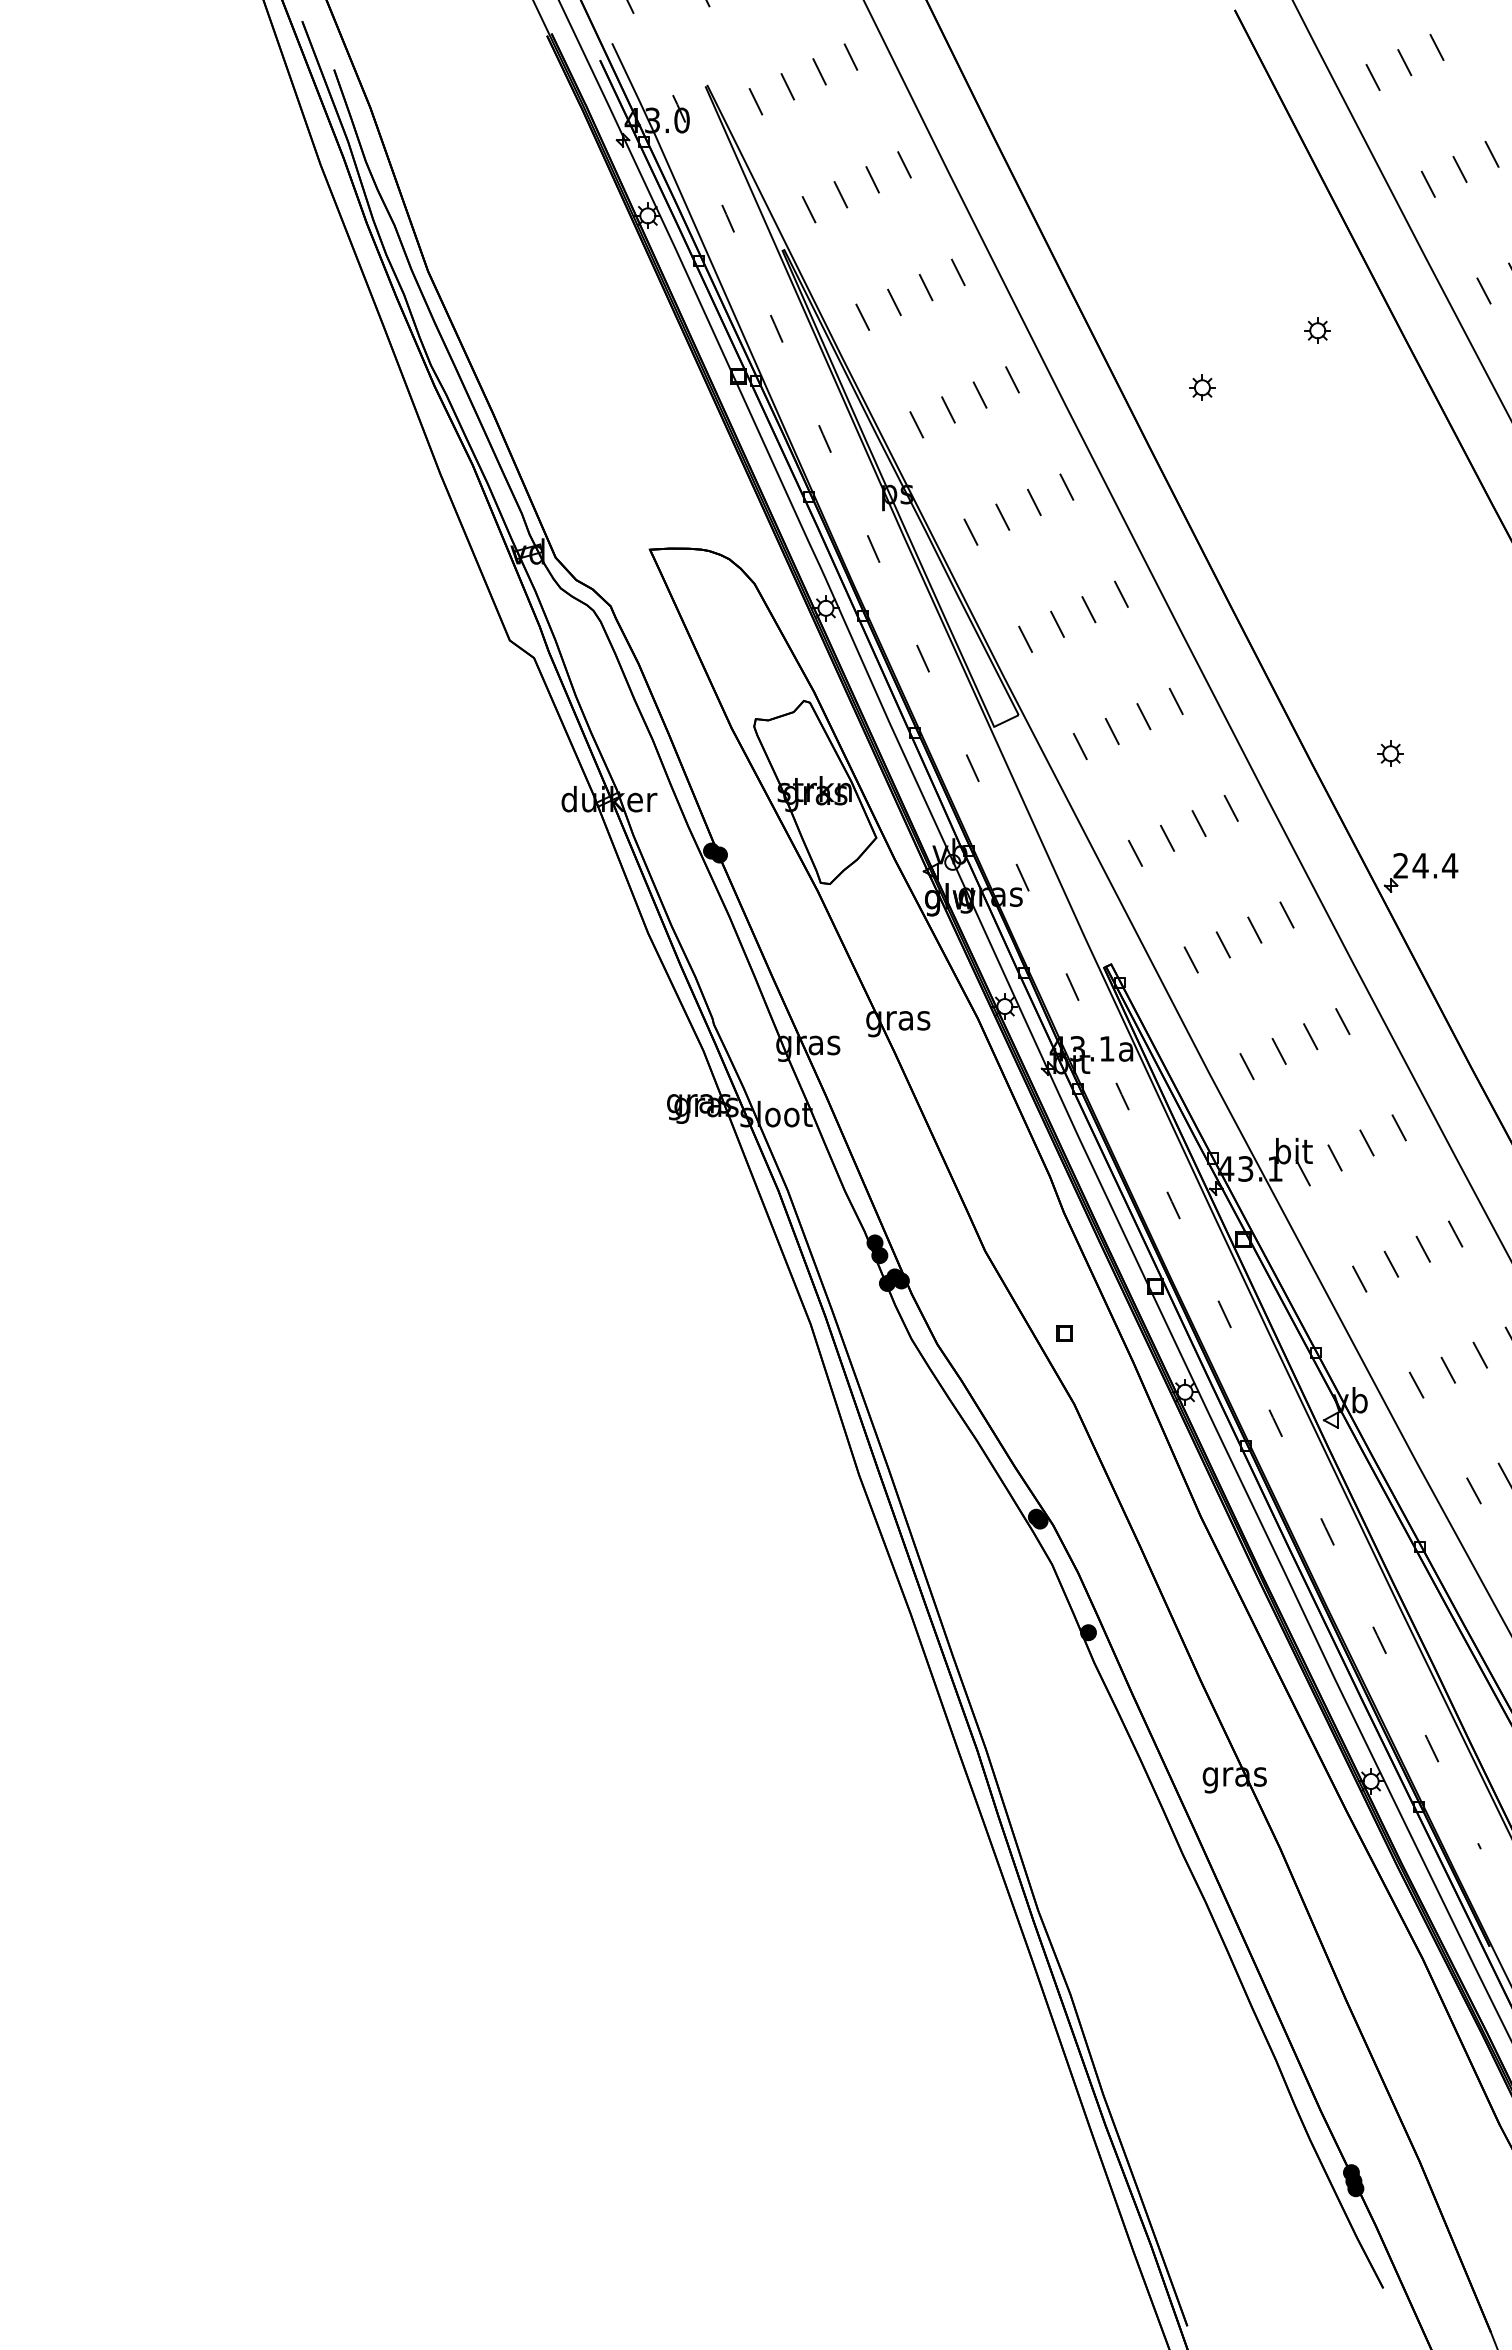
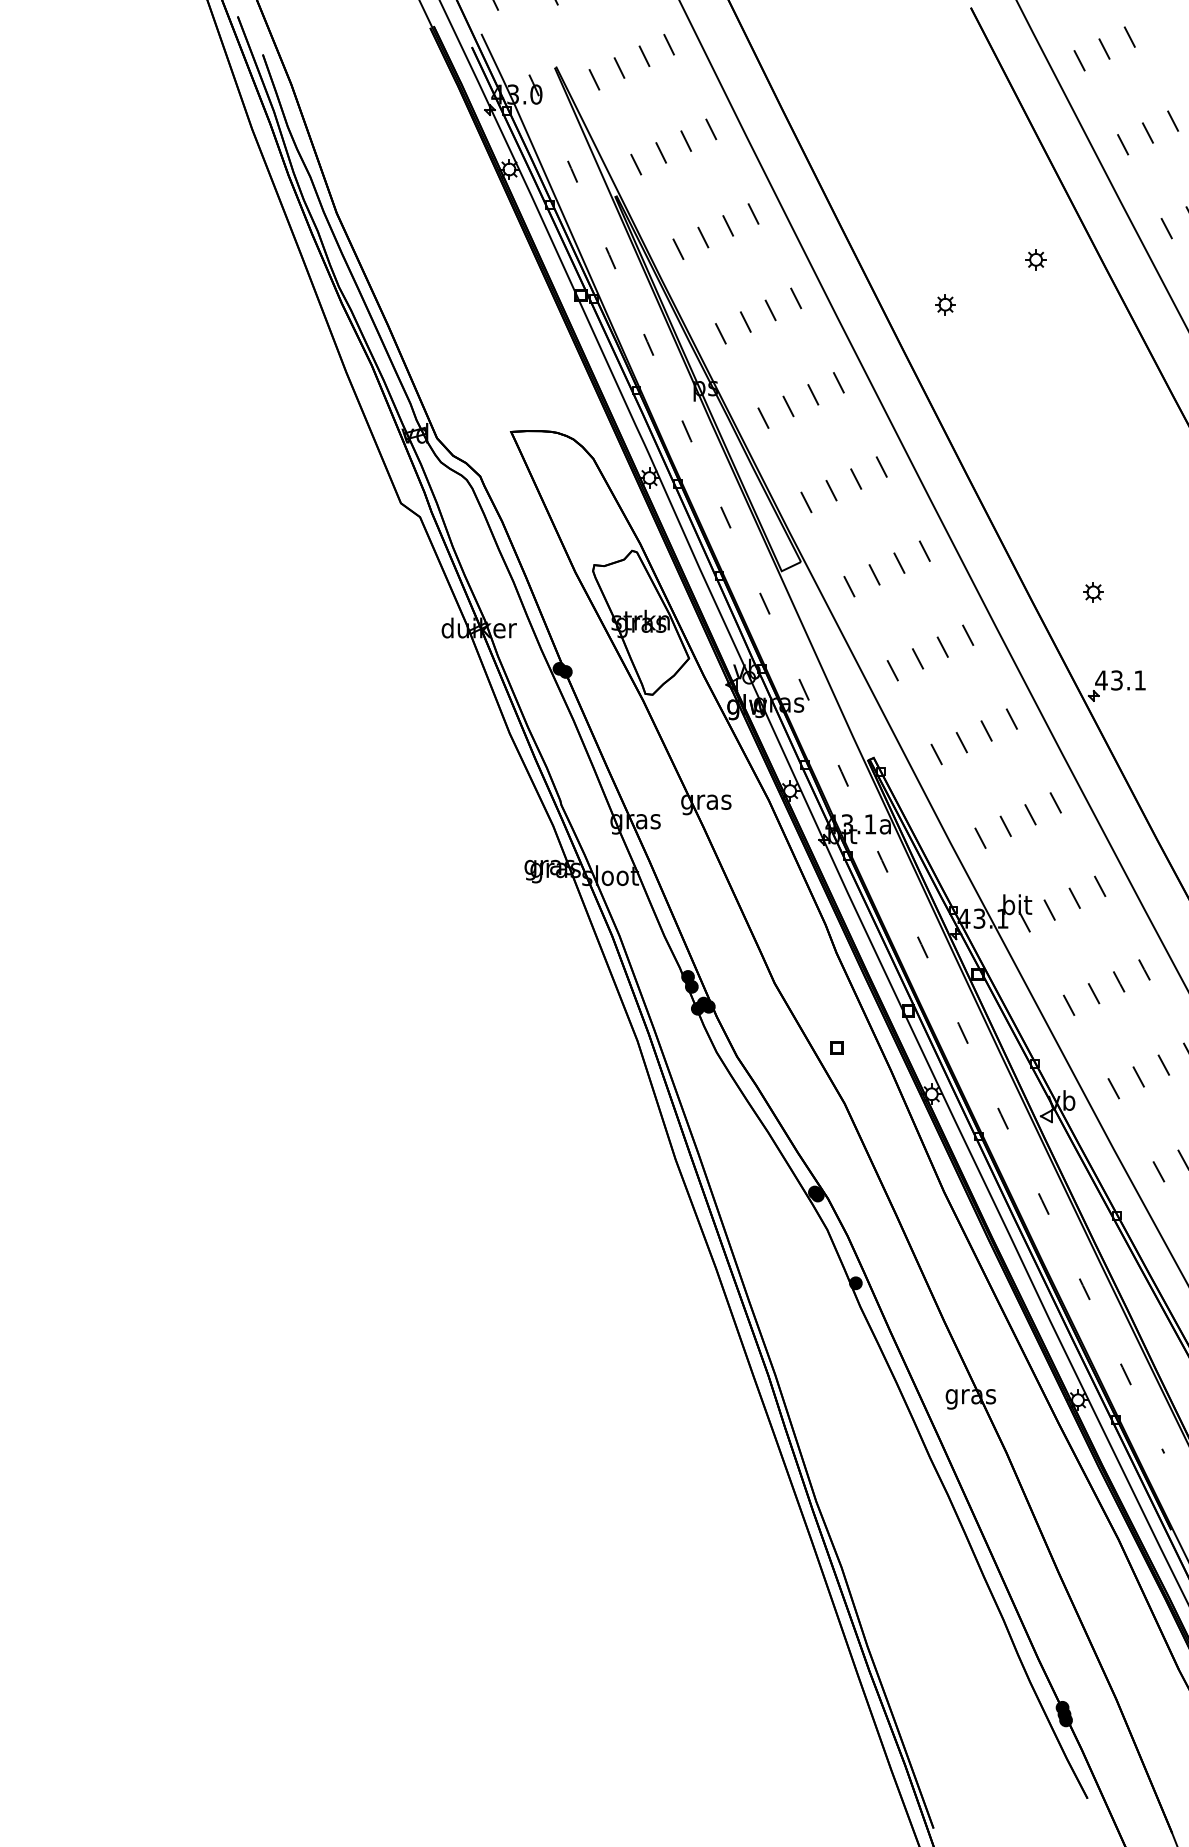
text: (1425, 865) -> (1120, 680), 24.4 -> 43.1

